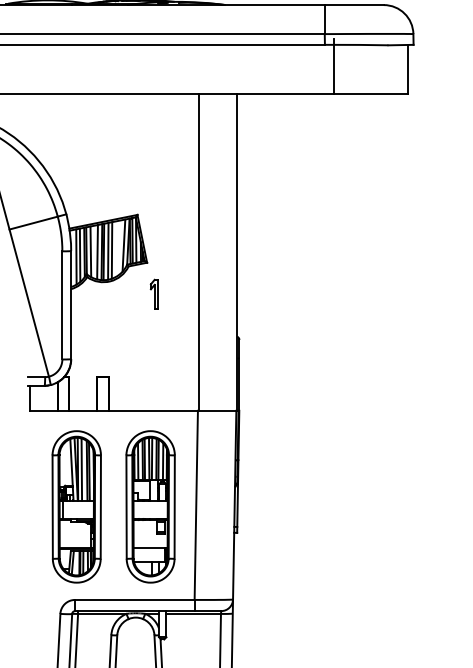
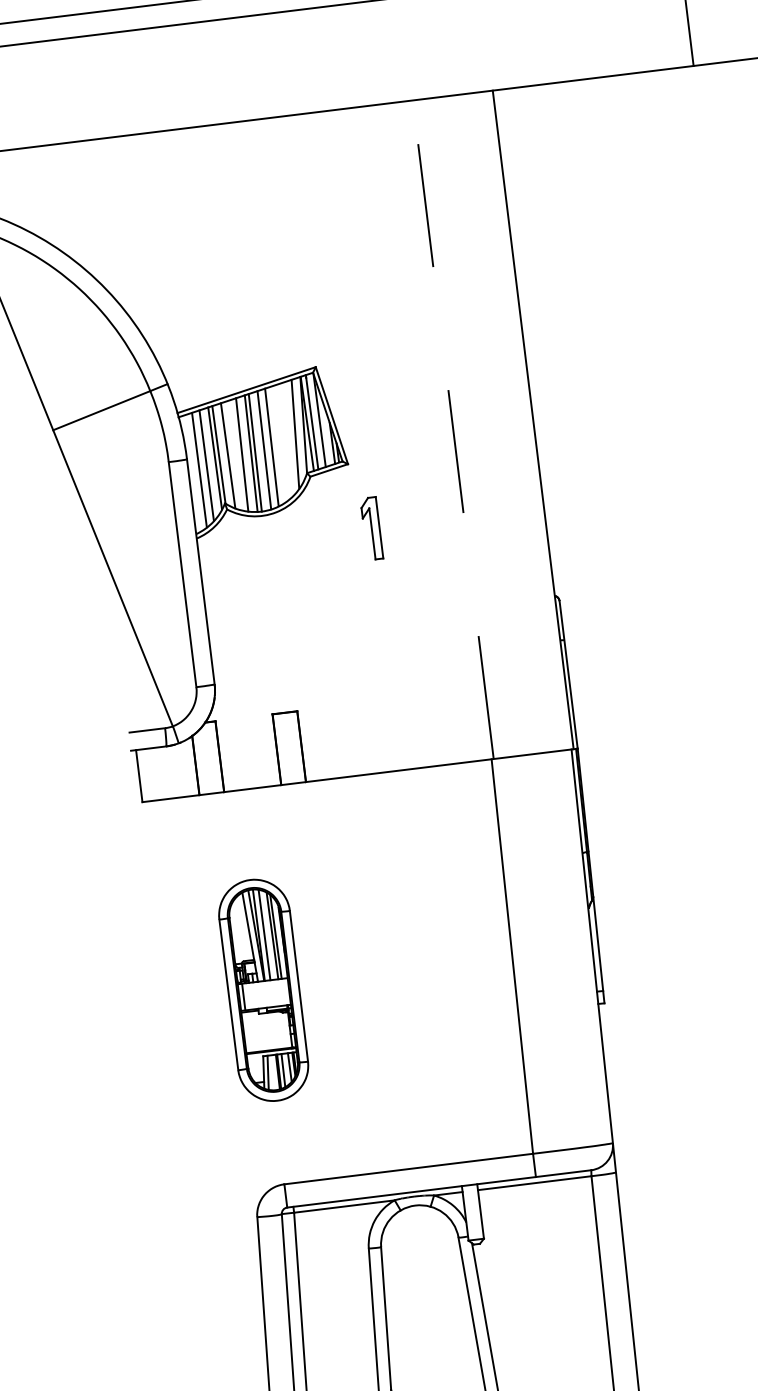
line: (198, 252) -> (452, 429), solid -> dashed
part: (76, 506) -> (263, 989), size x0.7
part: (150, 506) -> (417, 970), removed

